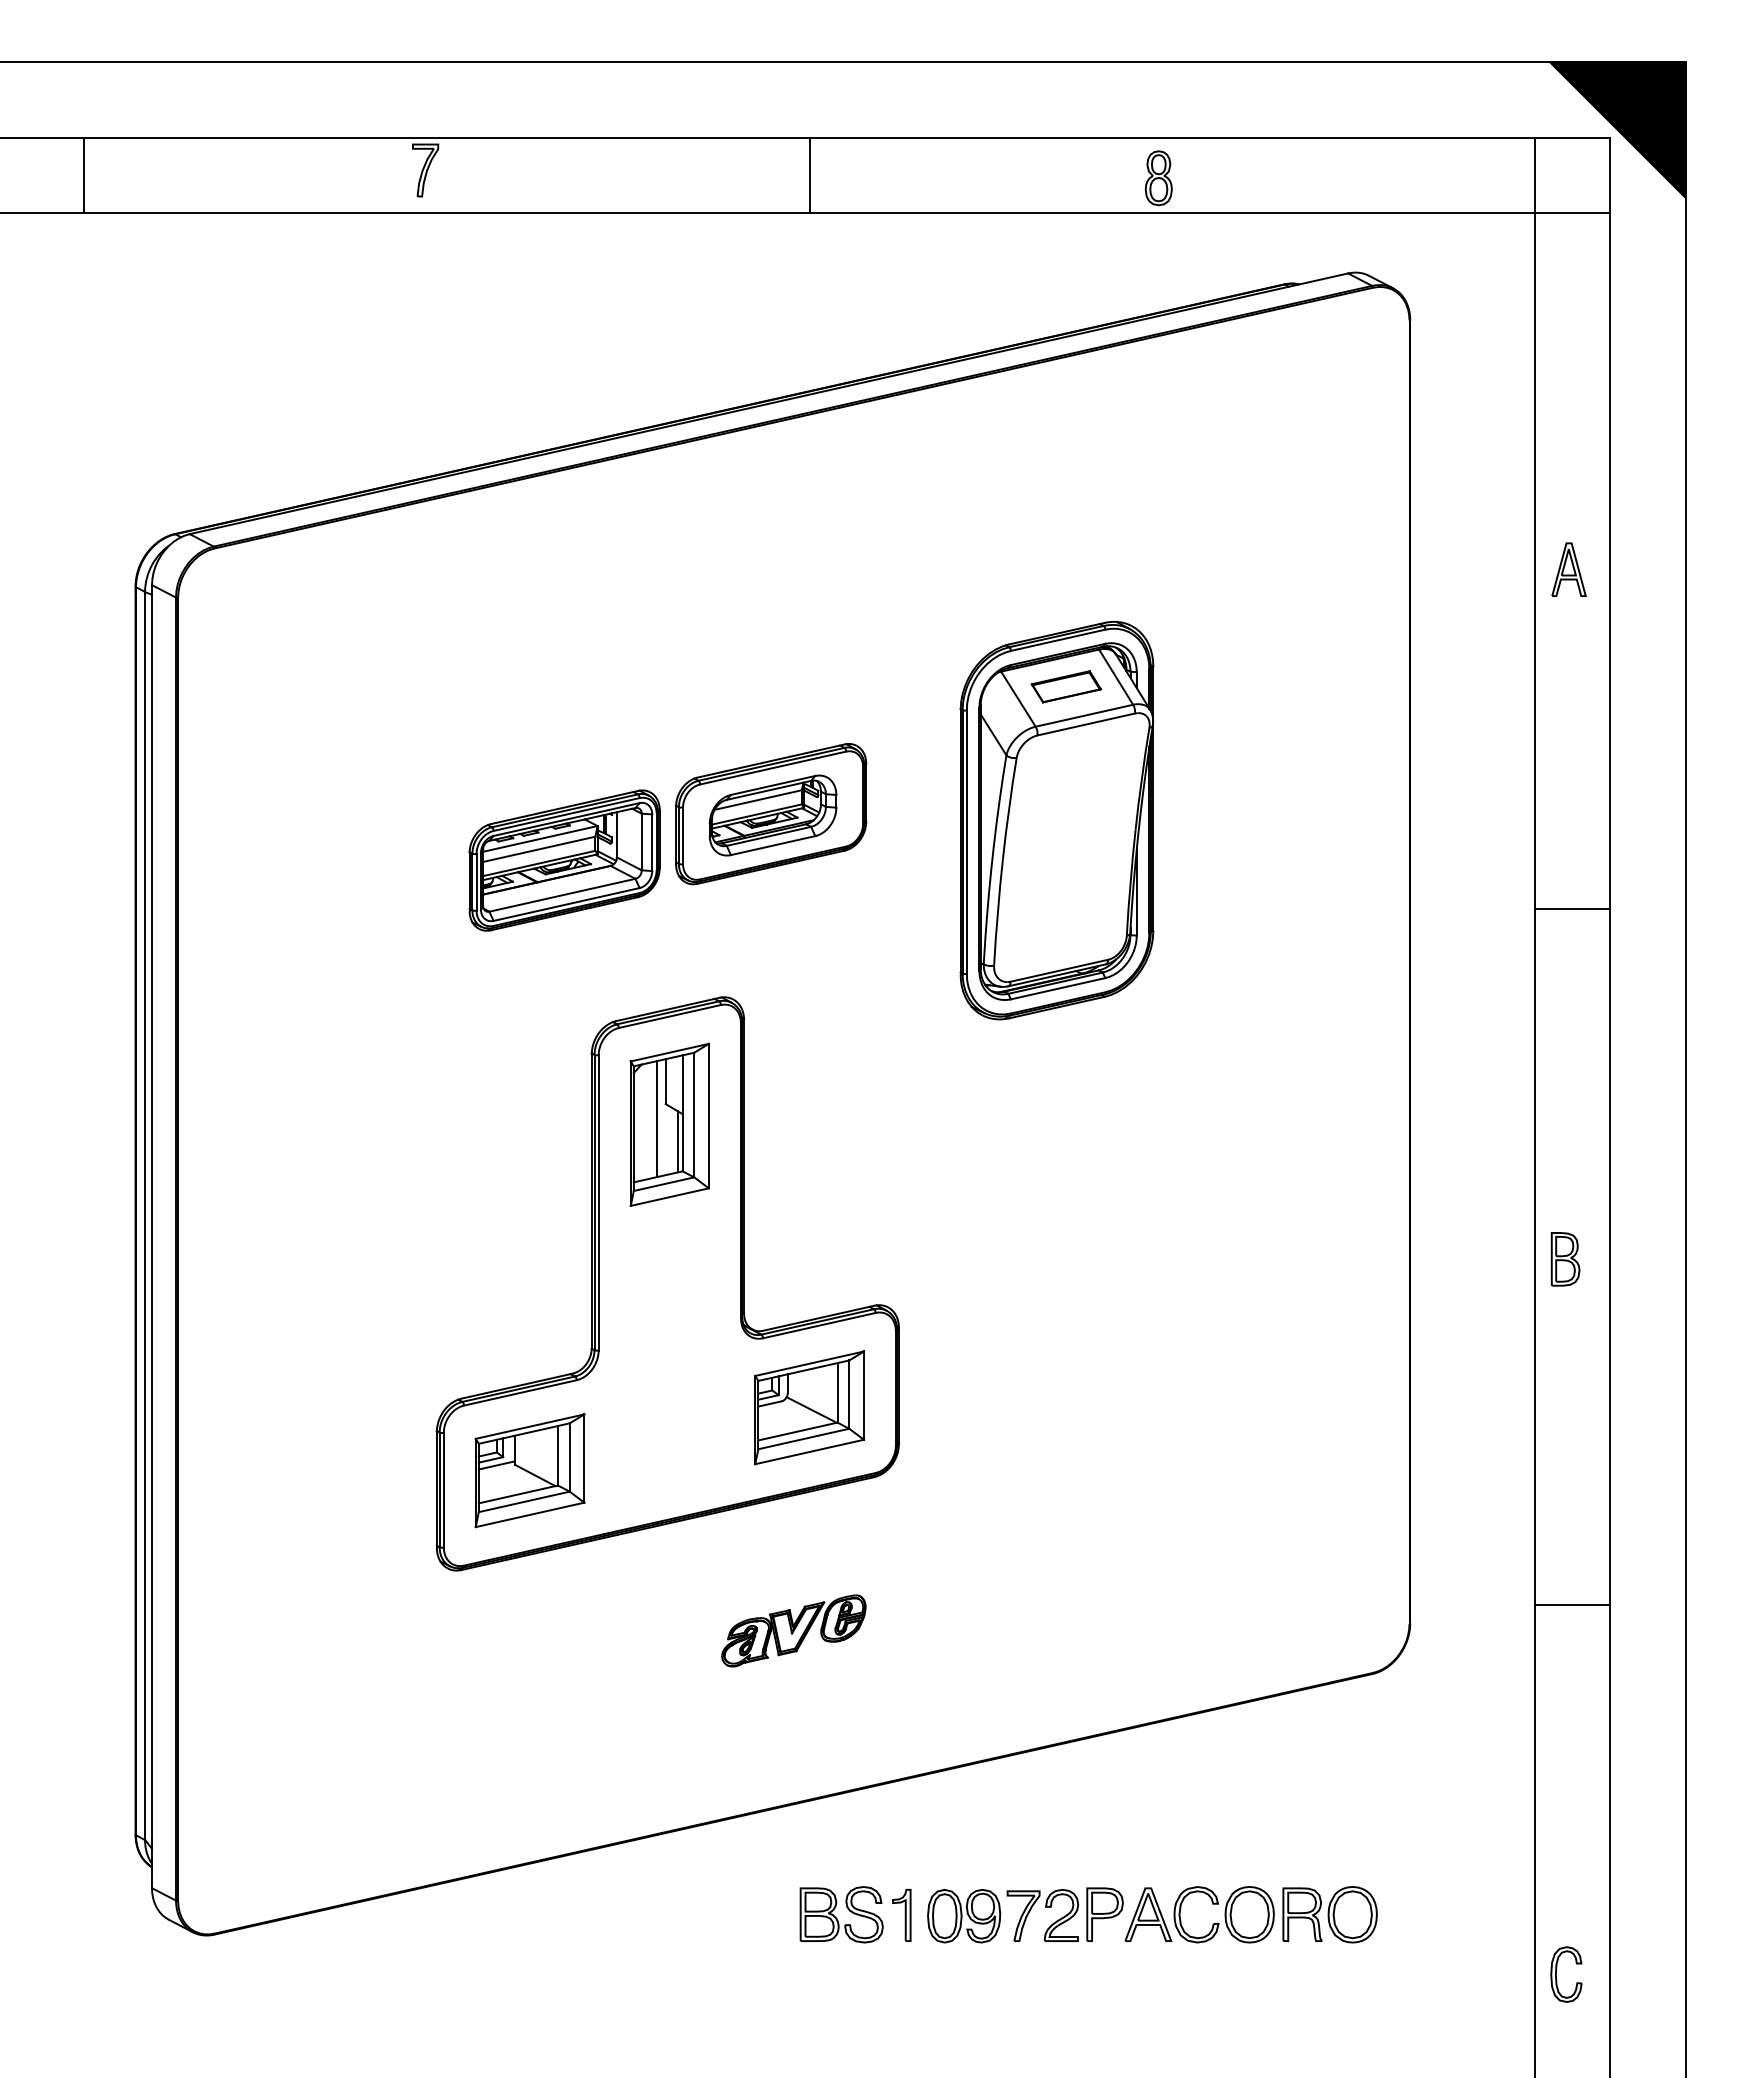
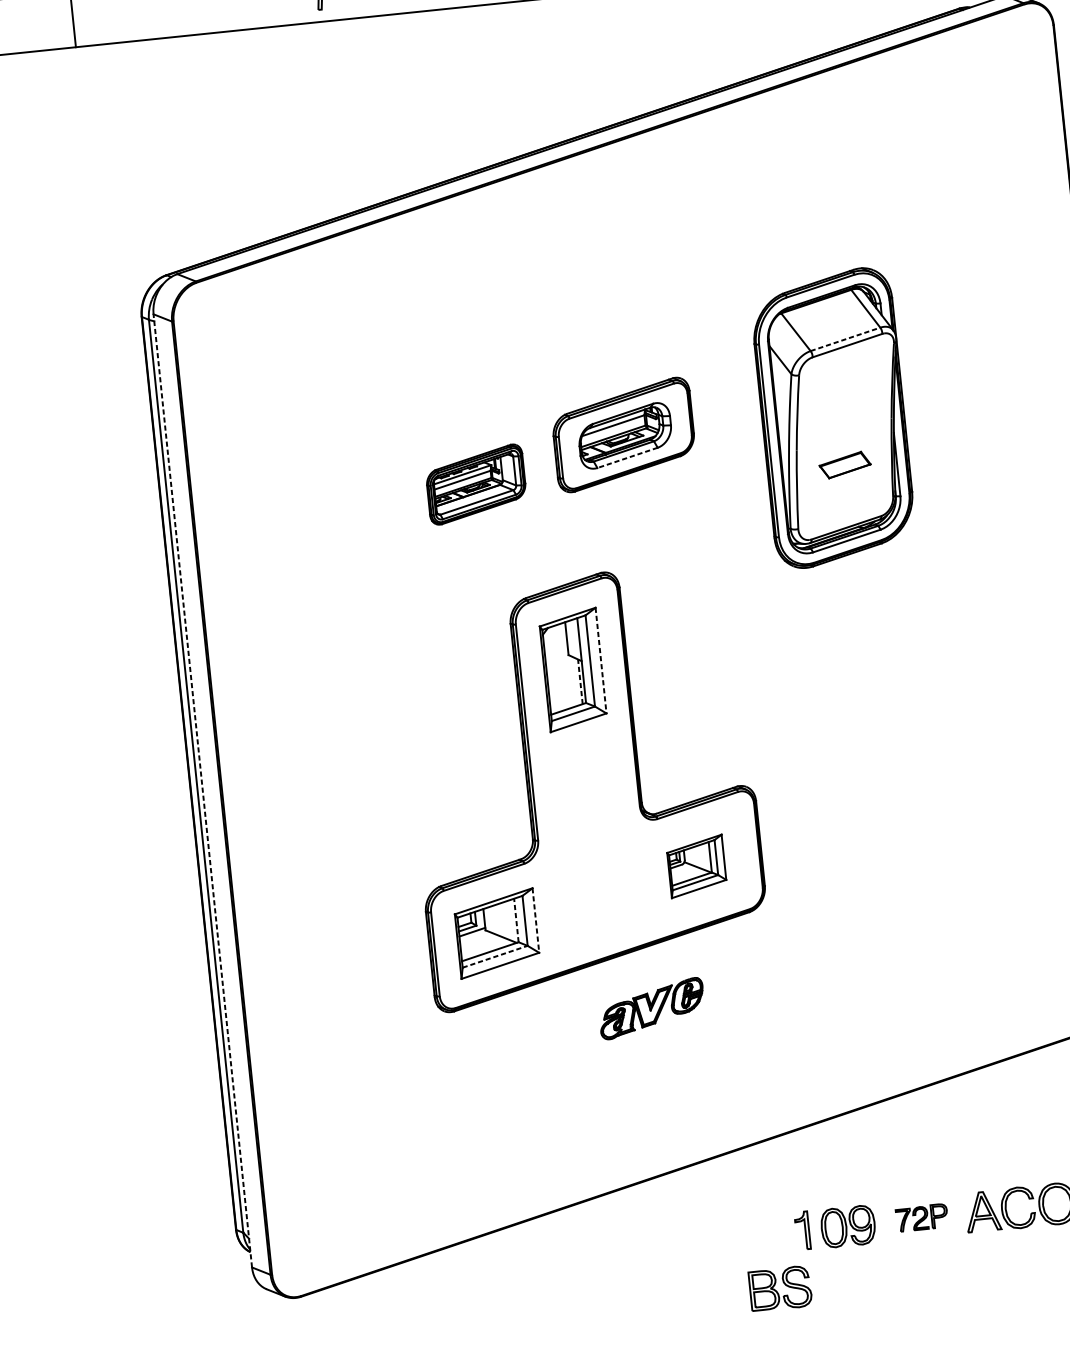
part: (1066, 686) -> (845, 464), moved
line: (1084, 715) -> (845, 339), solid -> dashed
line: (772, 845) -> (627, 457), solid -> dashed
part: (564, 860) -> (476, 484), size x0.7
line: (708, 1116) -> (600, 660), solid -> dashed
line: (656, 1119) -> (562, 667), removed
line: (677, 1141) -> (580, 681), solid -> dashed
line: (152, 1236) -> (203, 790), solid -> dashed
part: (809, 1407) -> (696, 866), size x0.7
line: (558, 1455) -> (516, 920), solid -> dashed
line: (584, 1459) -> (536, 921), solid -> dashed
line: (524, 1501) -> (495, 956), solid -> dashed
part: (793, 1630) -> (651, 1008), moved
part: (841, 1914) -> (780, 1288), moved
part: (1064, 1914) -> (921, 1217), size x0.6

